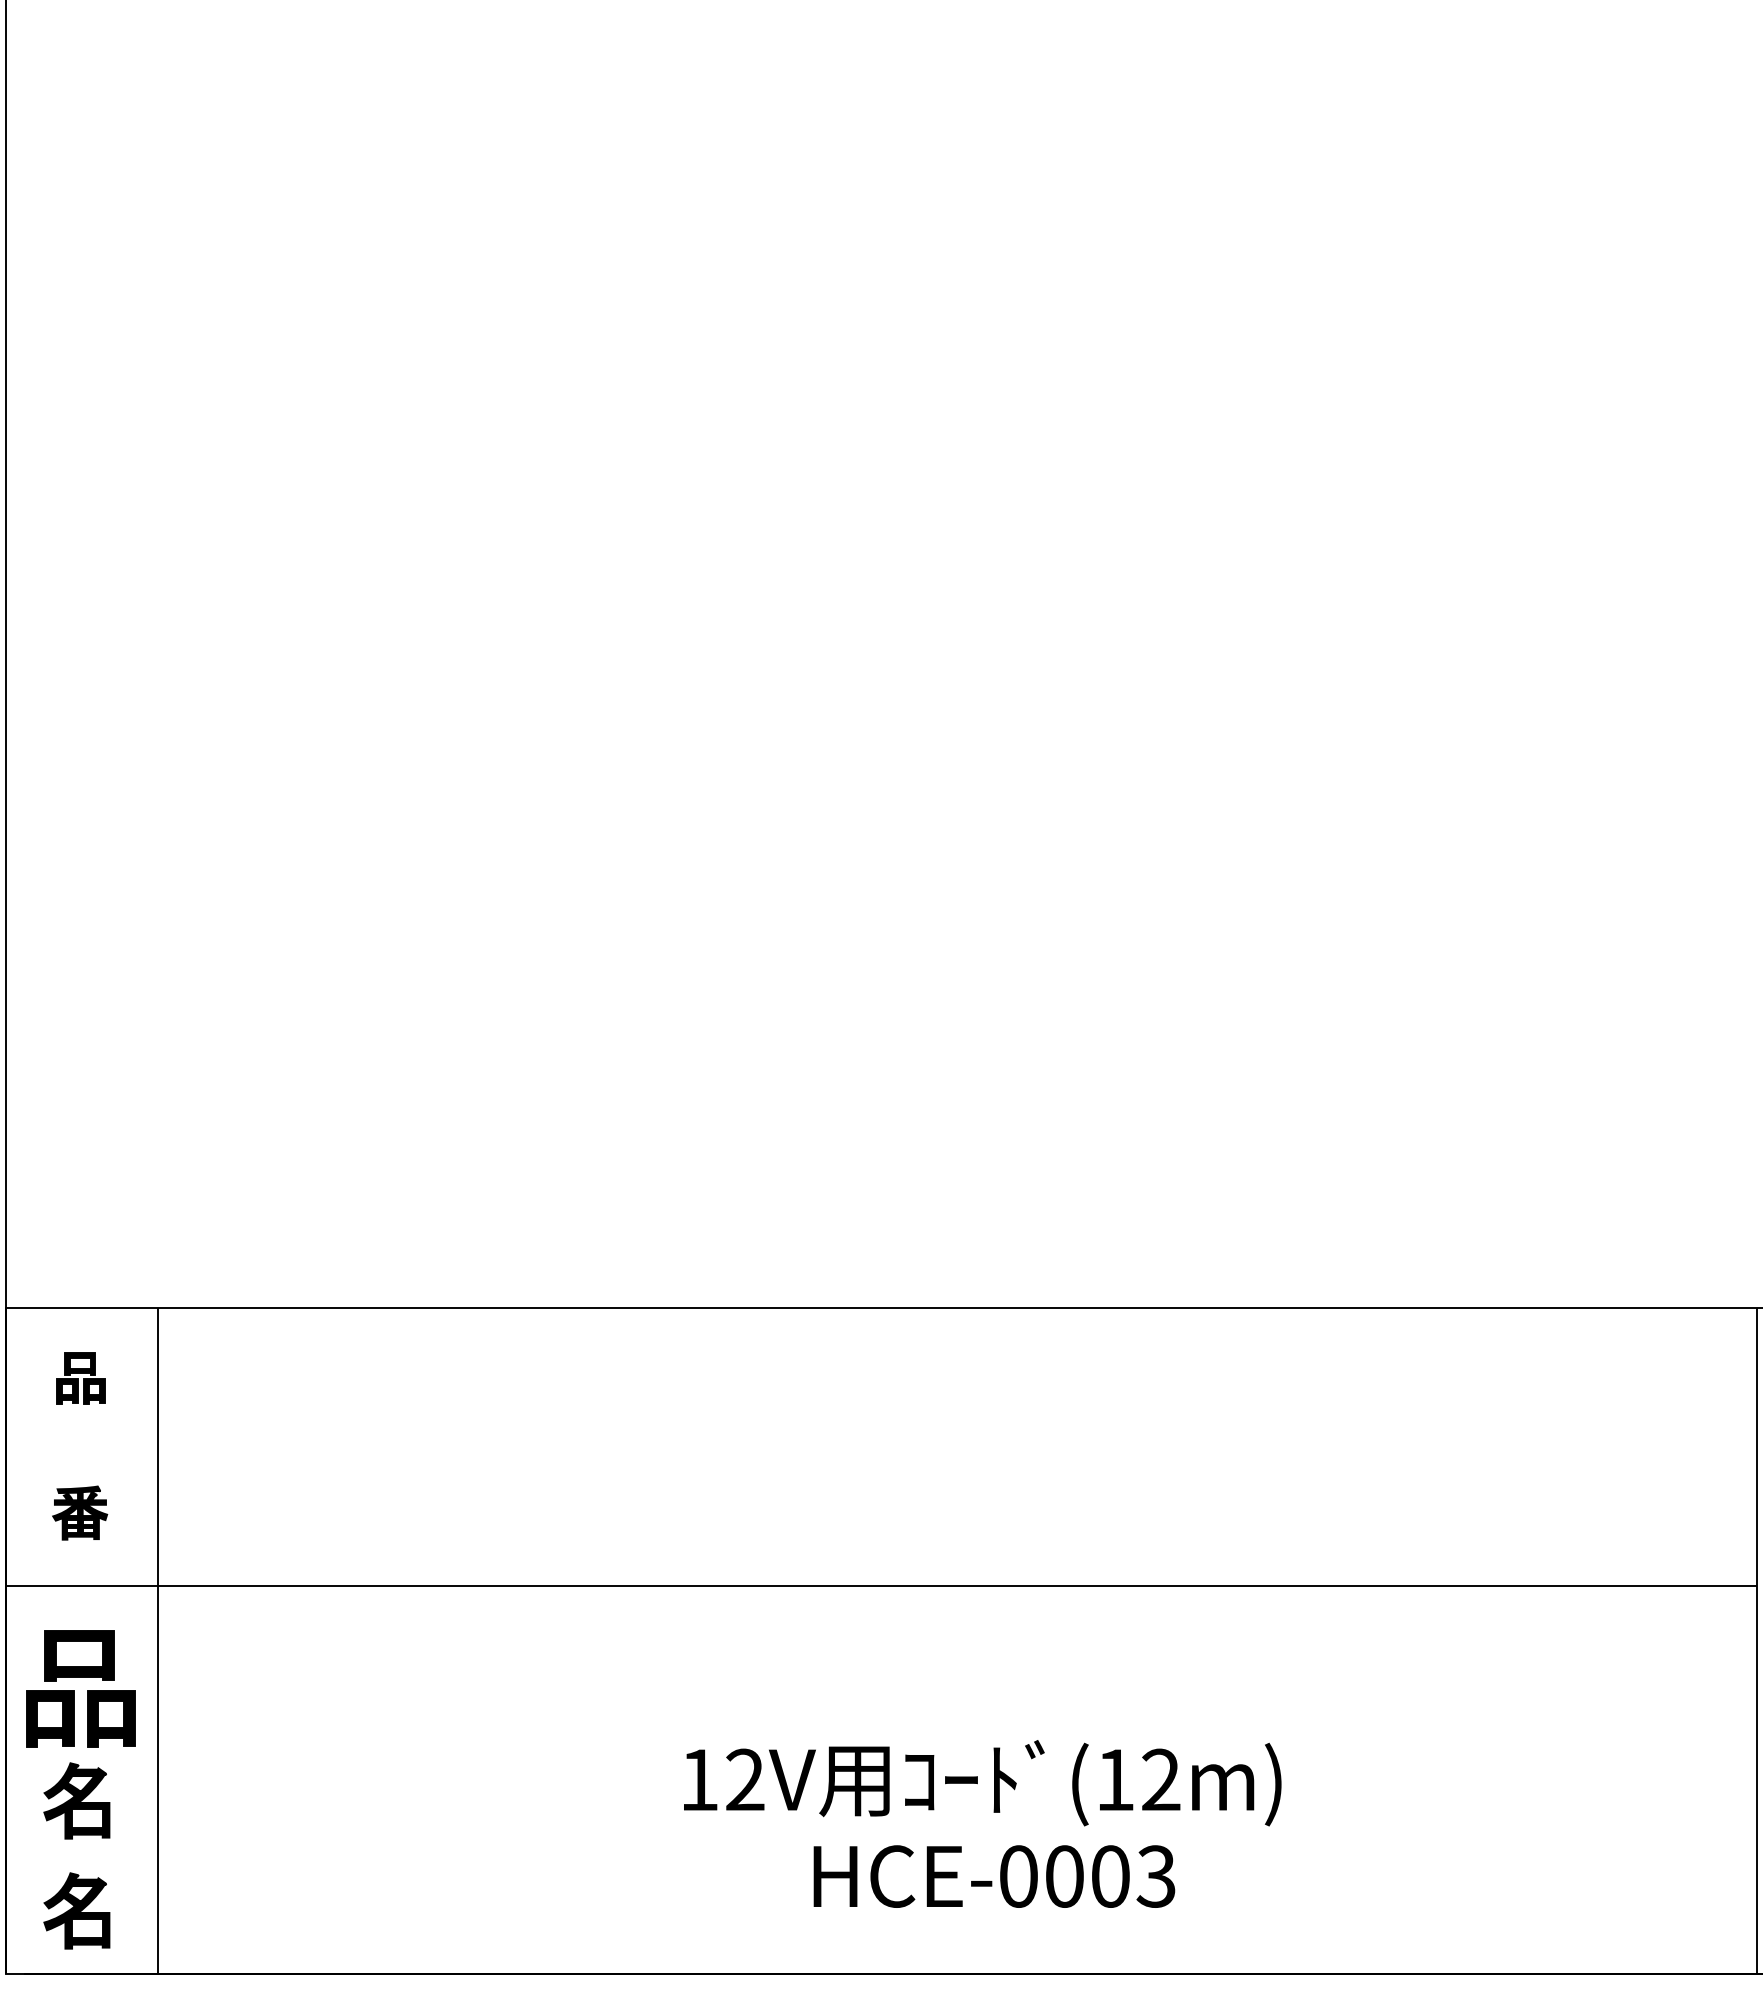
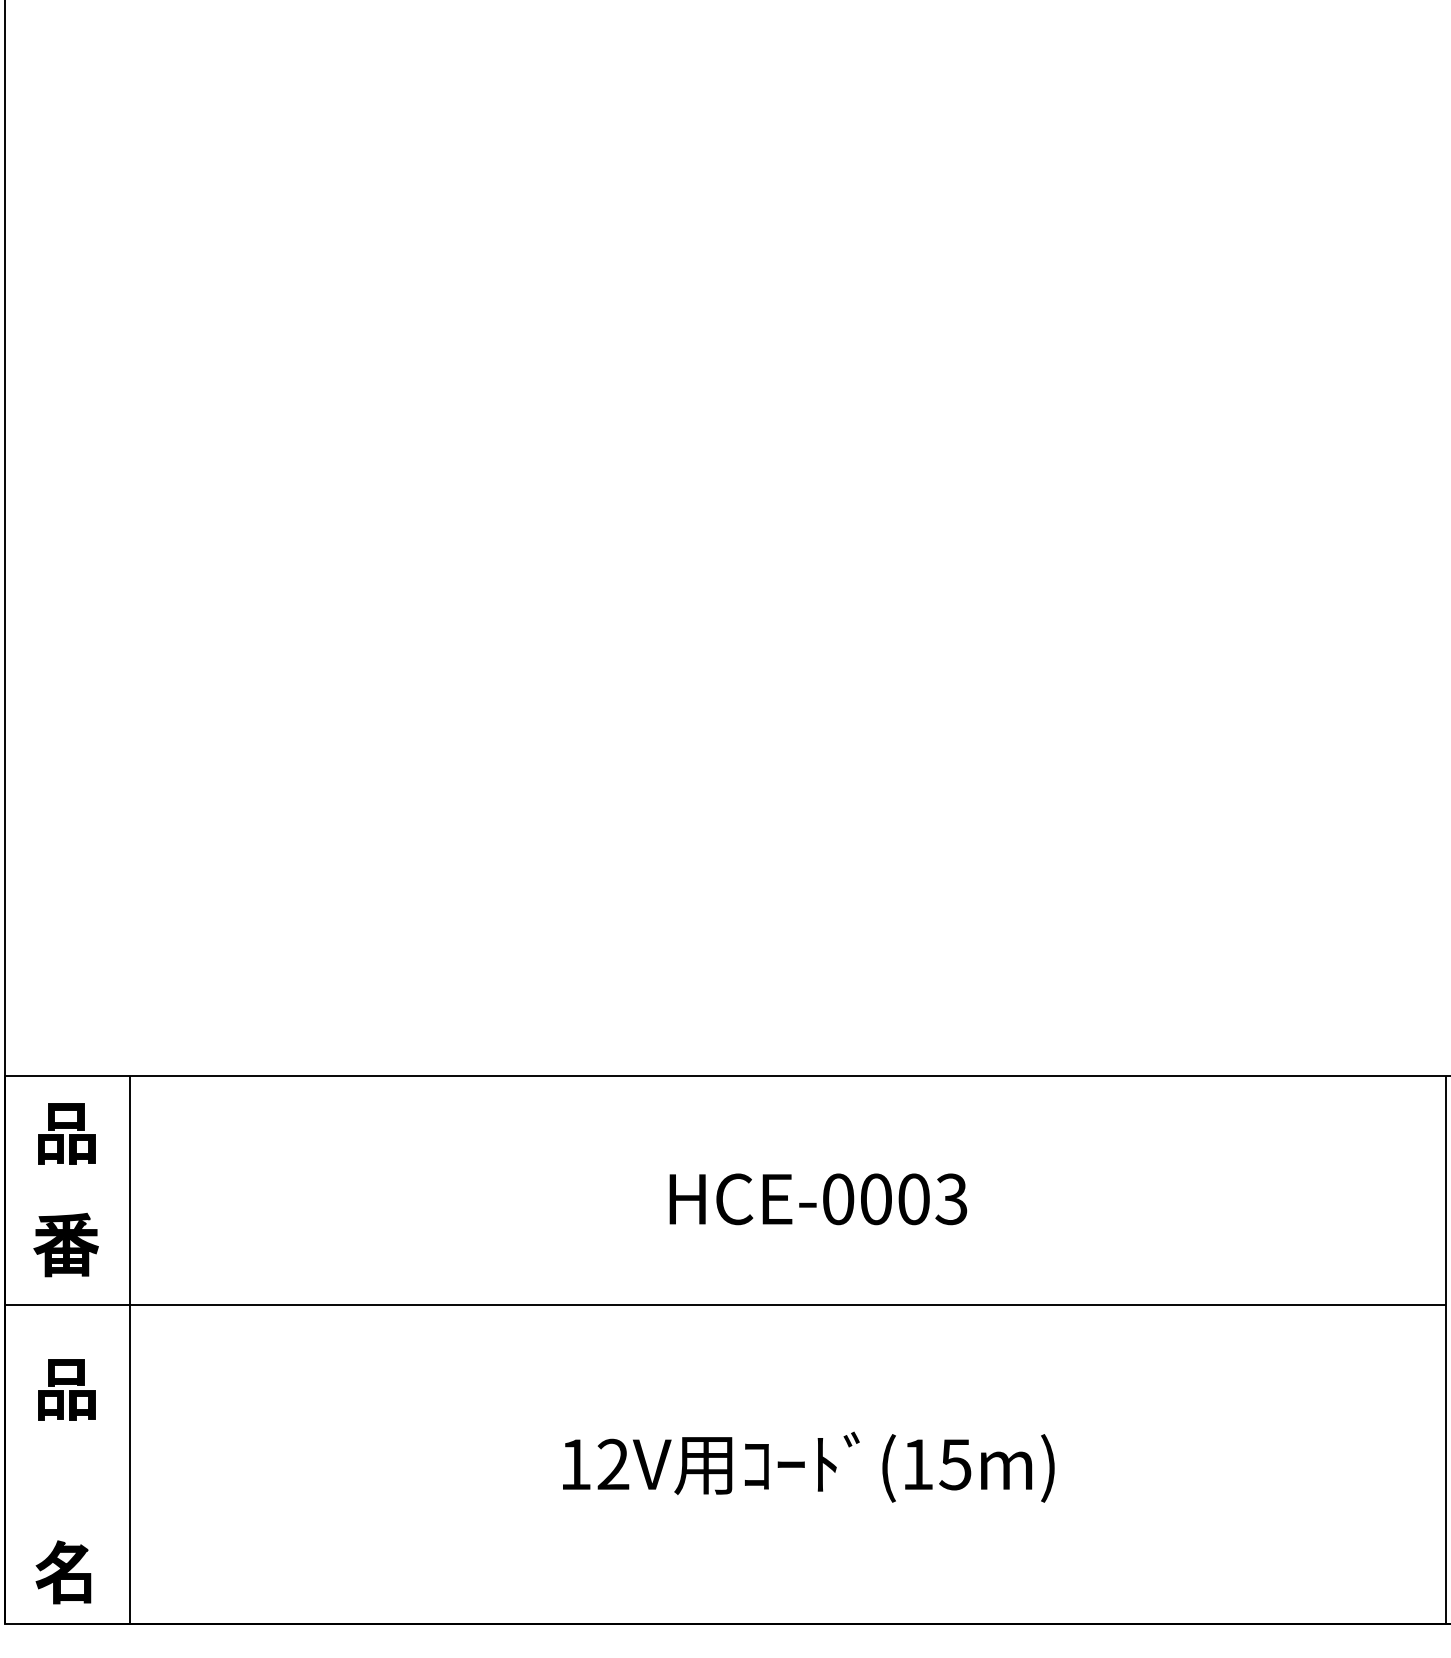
part: (80, 1378) -> (66, 1134), size x1.43
part: (79, 1512) -> (65, 1244), size x1.43
part: (80, 1689) -> (66, 1390), size x0.62
text: (1160, 1779) -> (955, 1464), (12m) -> (15m)
part: (76, 1800) -> (63, 1481), removed
text: (994, 1876) -> (818, 1199), moved

